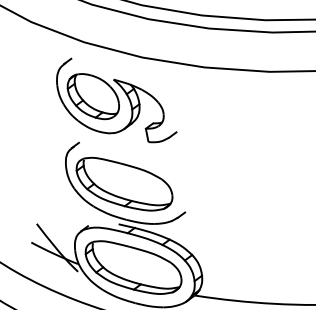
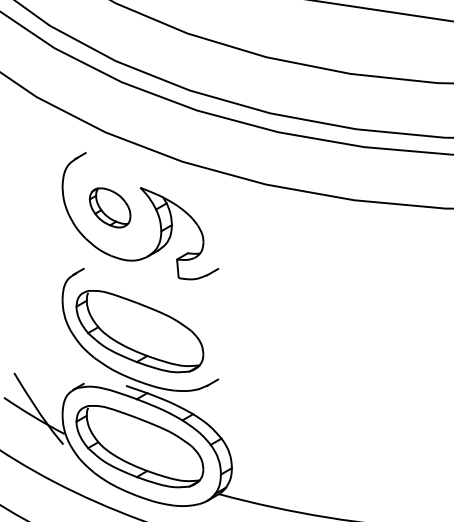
part: (92, 96) -> (109, 207), size x0.6

